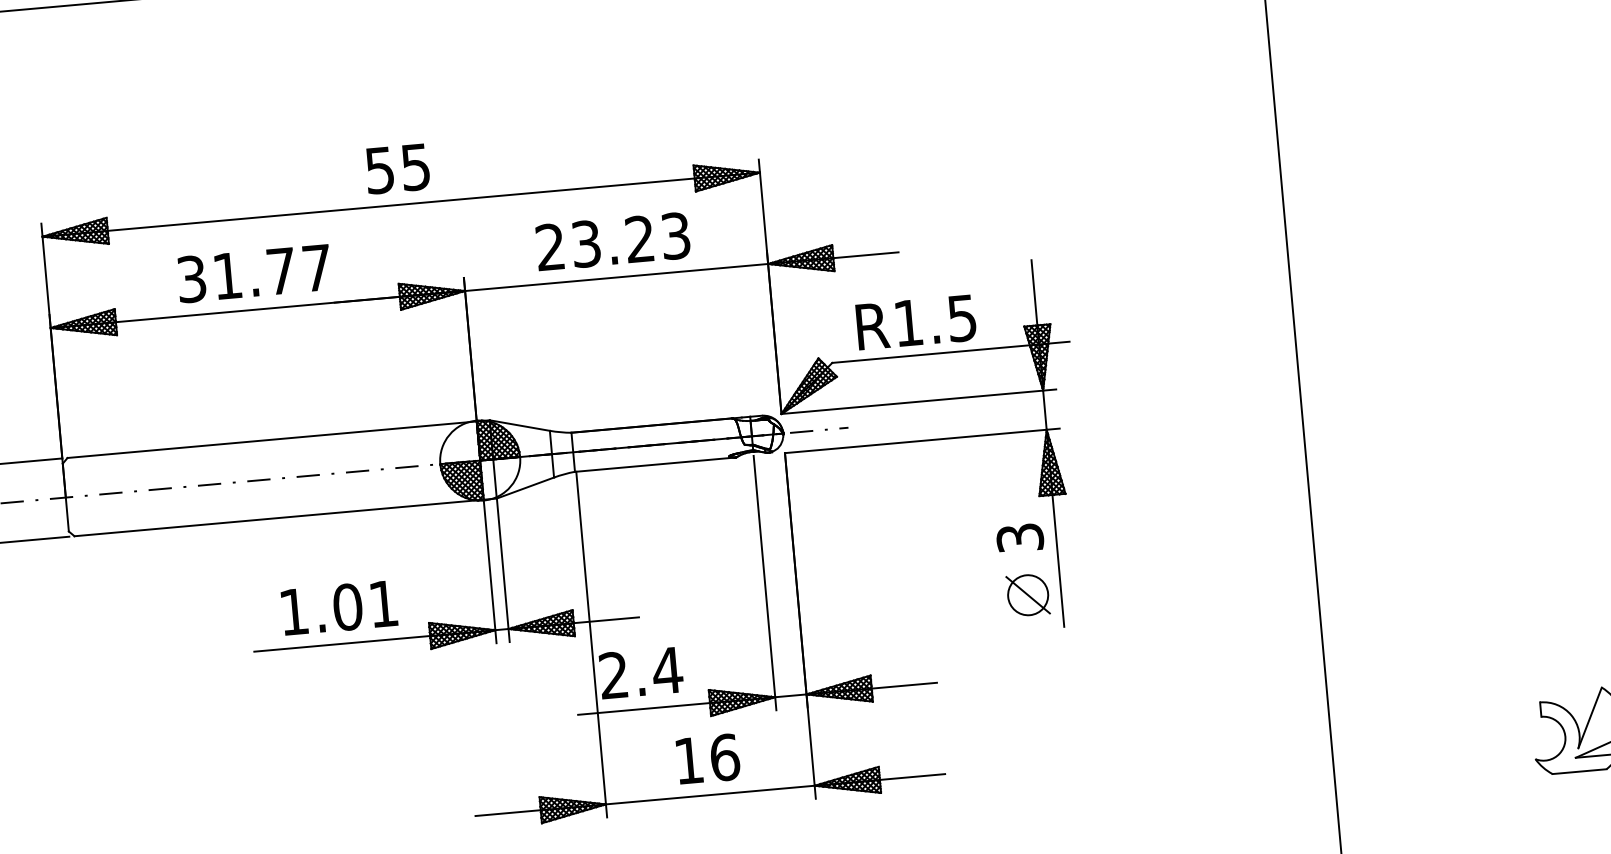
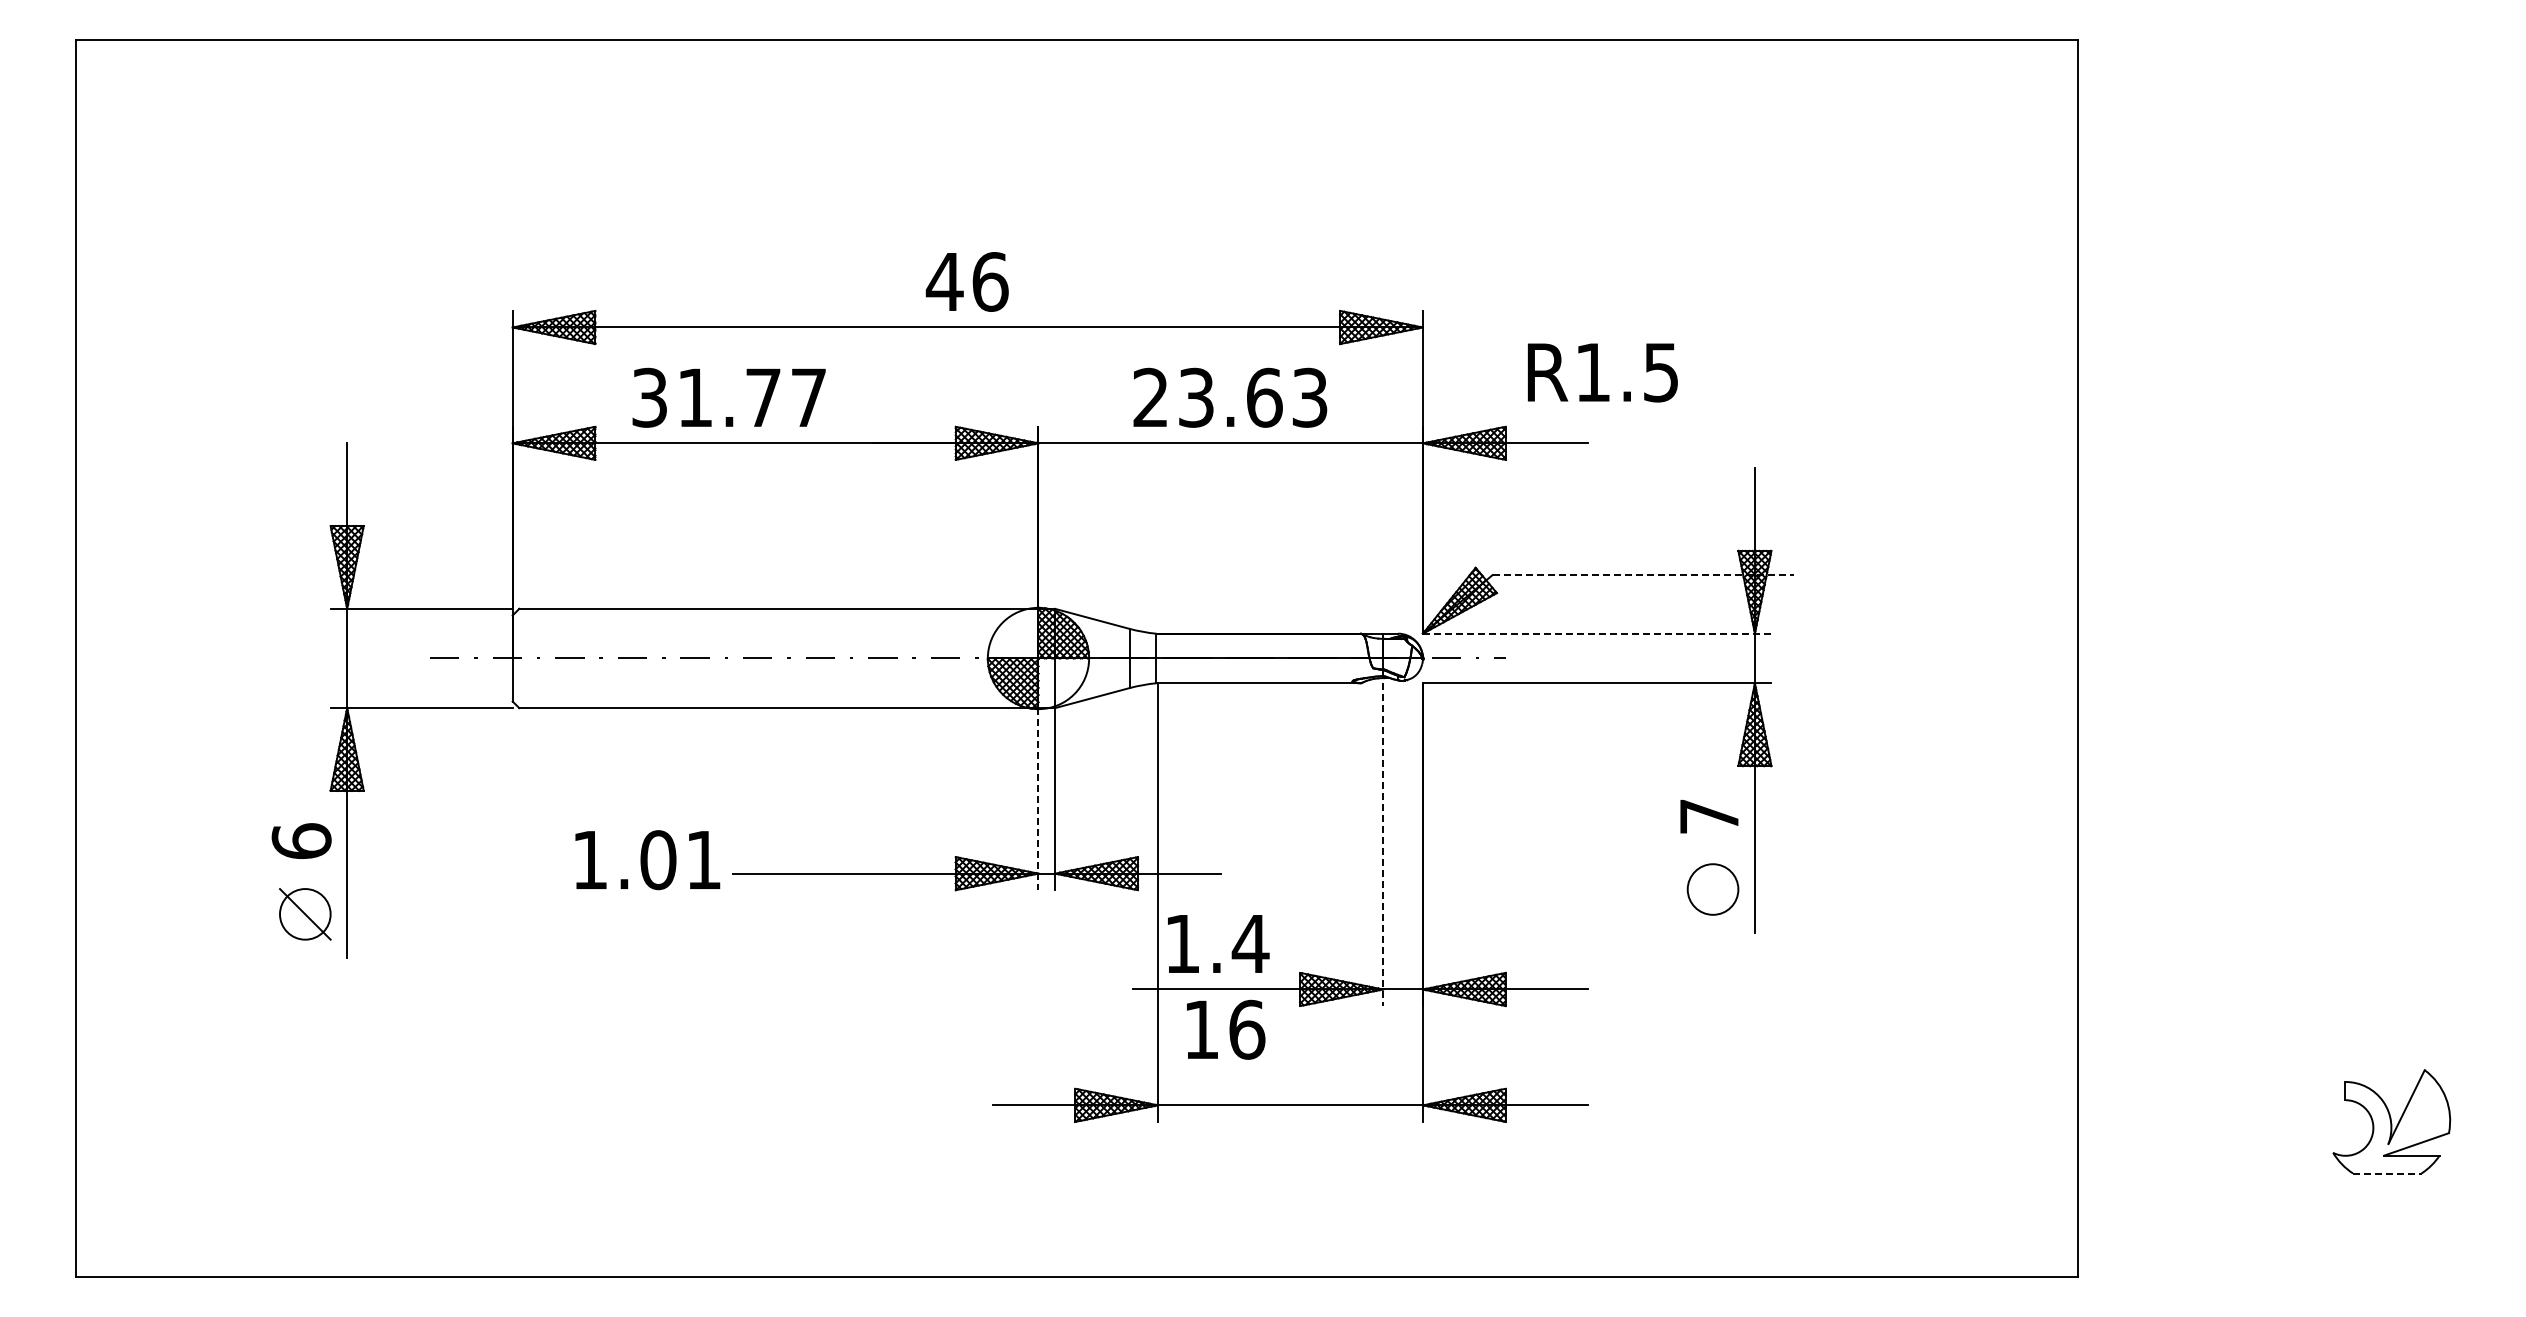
text: (396, 168) -> (966, 281), 55 -> 46
text: (640, 238) -> (1264, 397), 23.23 -> 23.63
text: (253, 273) -> (728, 397), moved
text: (915, 322) -> (1602, 372), moved
line: (951, 352) -> (1643, 575), solid -> dashed
line: (918, 401) -> (1596, 633), solid -> dashed
text: (1020, 537) -> (1709, 816), 3 -> 7
line: (490, 571) -> (1038, 799), solid -> dashed
line: (765, 583) -> (1383, 845), solid -> dashed
line: (1027, 595) -> (1712, 889), removed
text: (339, 608) -> (647, 860), moved
text: (613, 675) -> (1181, 943), 2.4 -> 1.4
text: (708, 758) -> (1226, 1029), moved
line: (1579, 771) -> (2387, 1173), solid -> dashed

